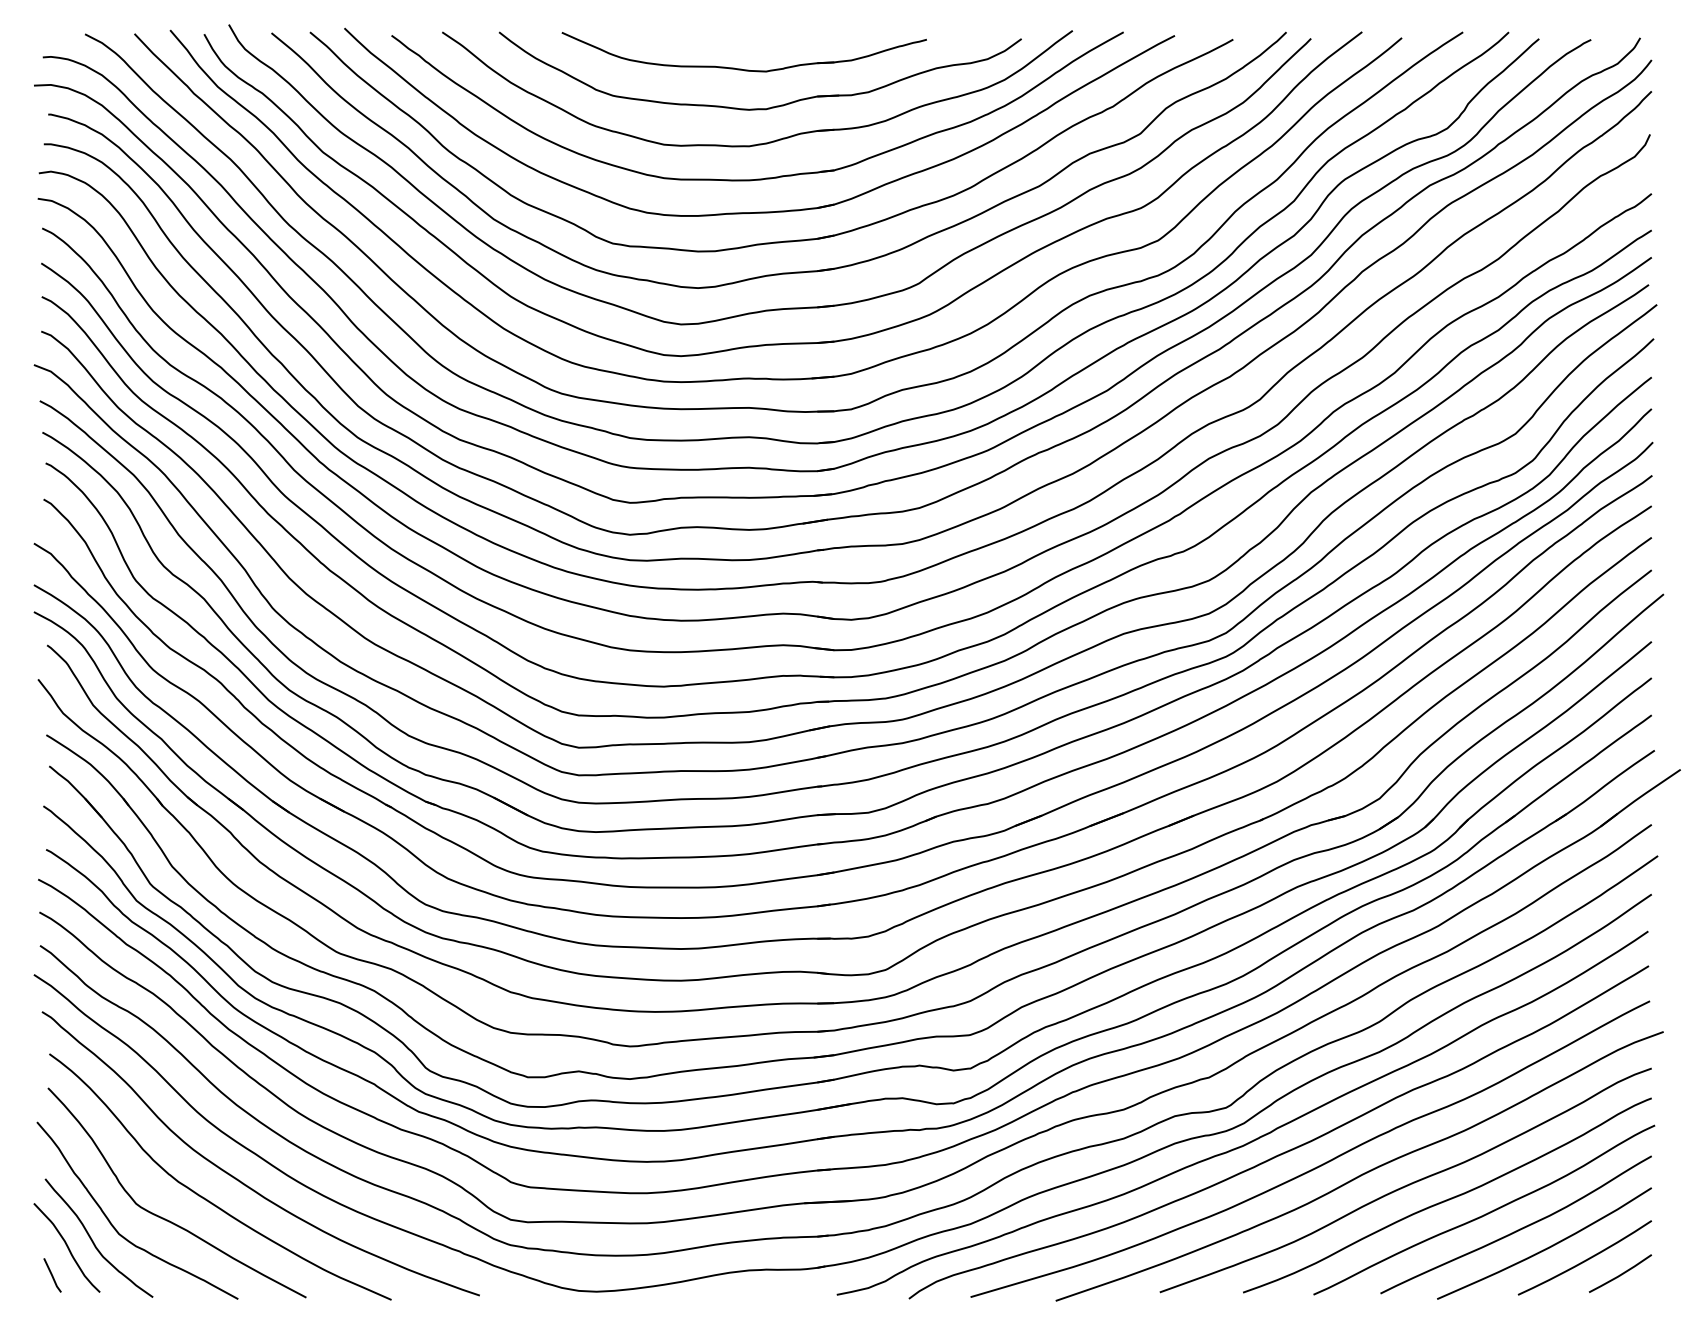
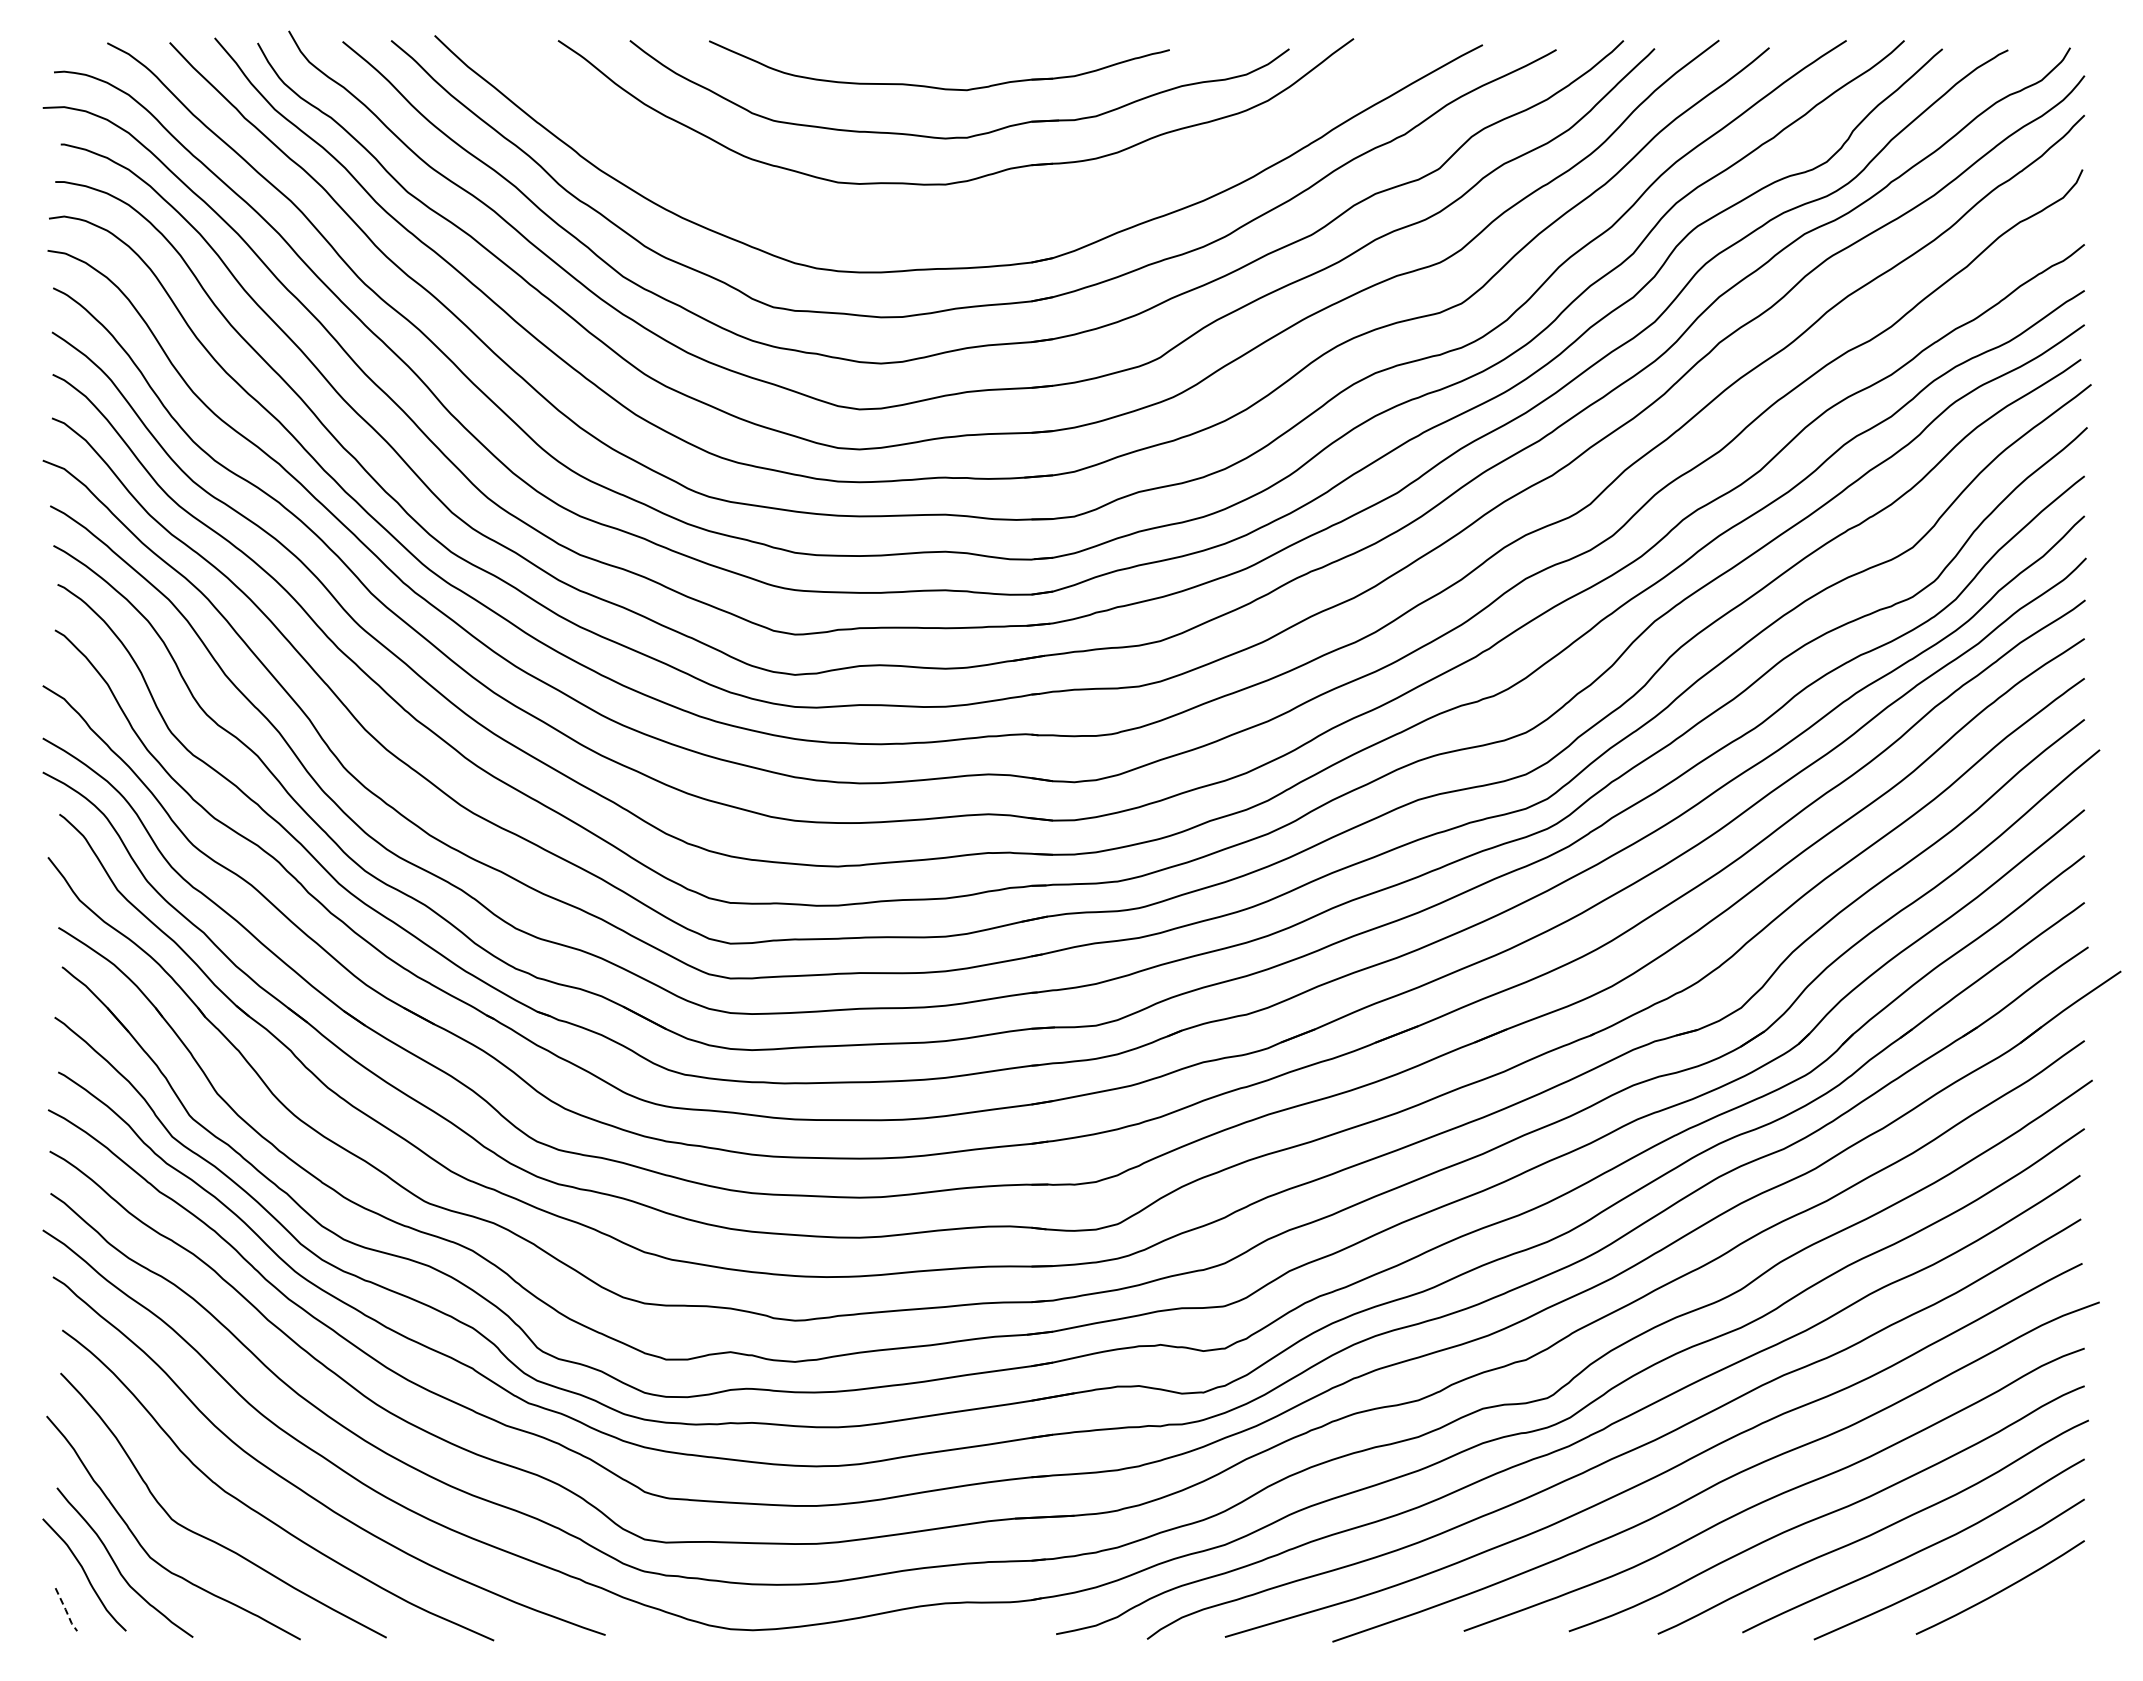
part: (764, 177) -> (964, 224), removed
curve: (1619, 1274) -> (2044, 1608), removed
line: (52, 1276) -> (66, 1610), solid -> dashed

